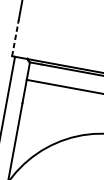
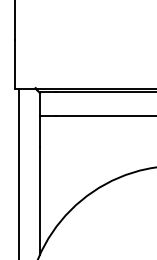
line: (15, 38) -> (15, 64), dashed -> solid

